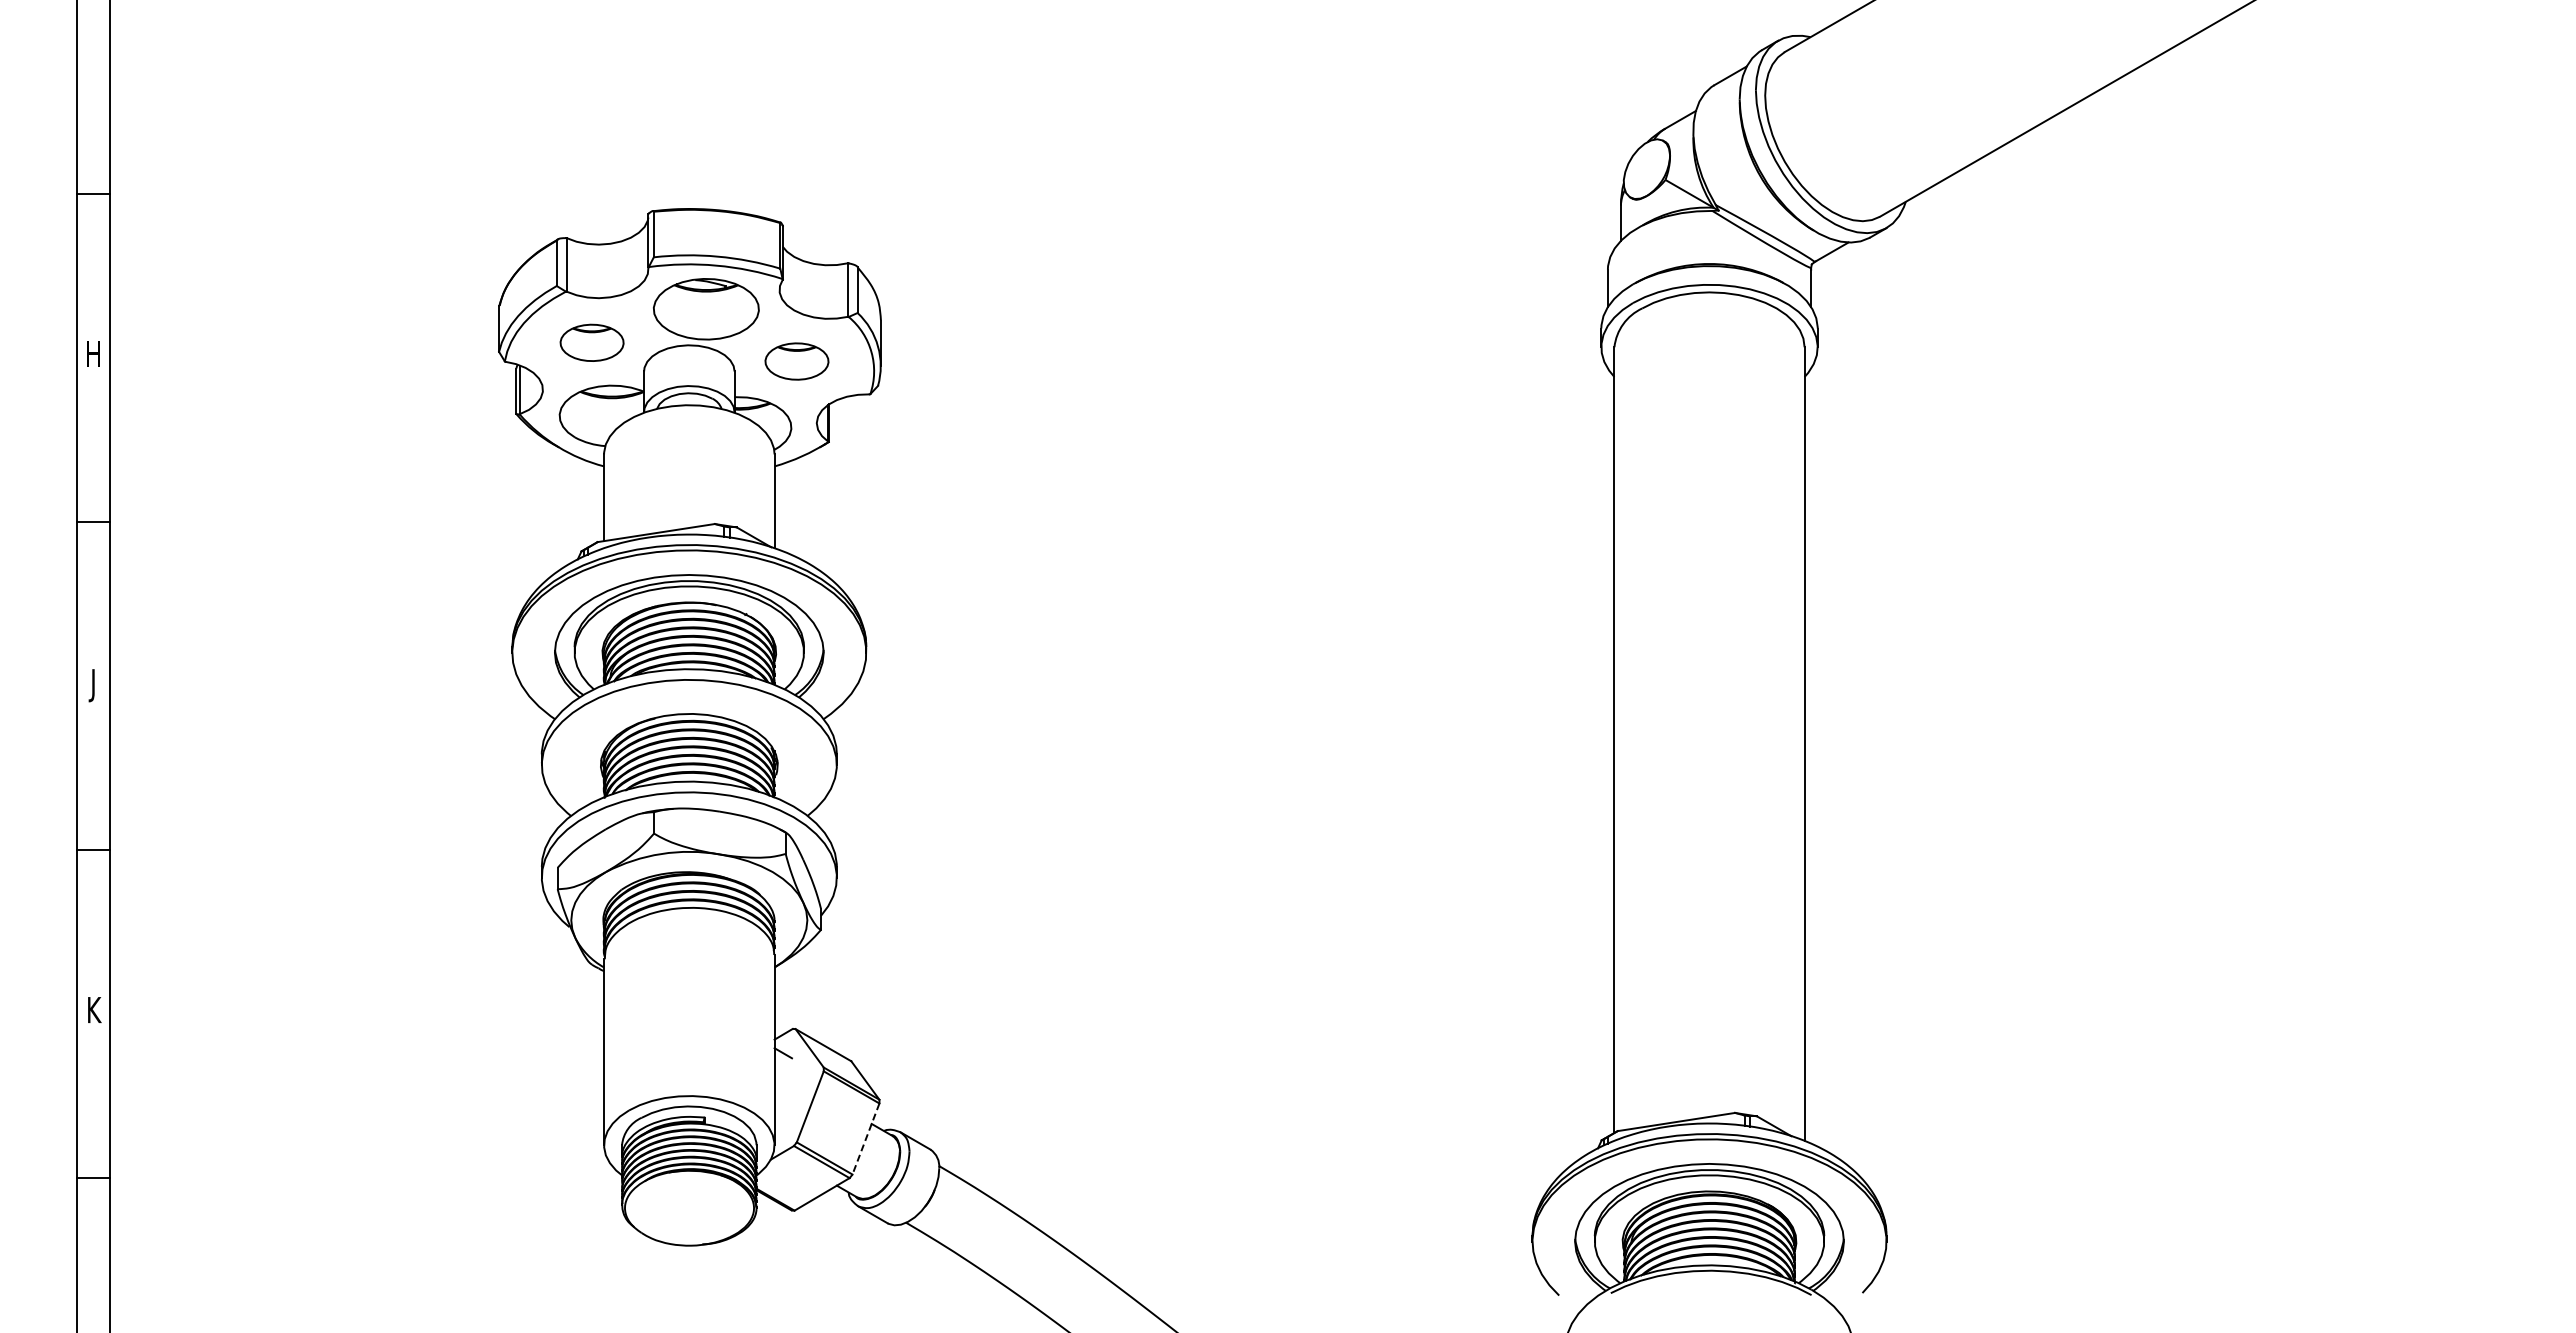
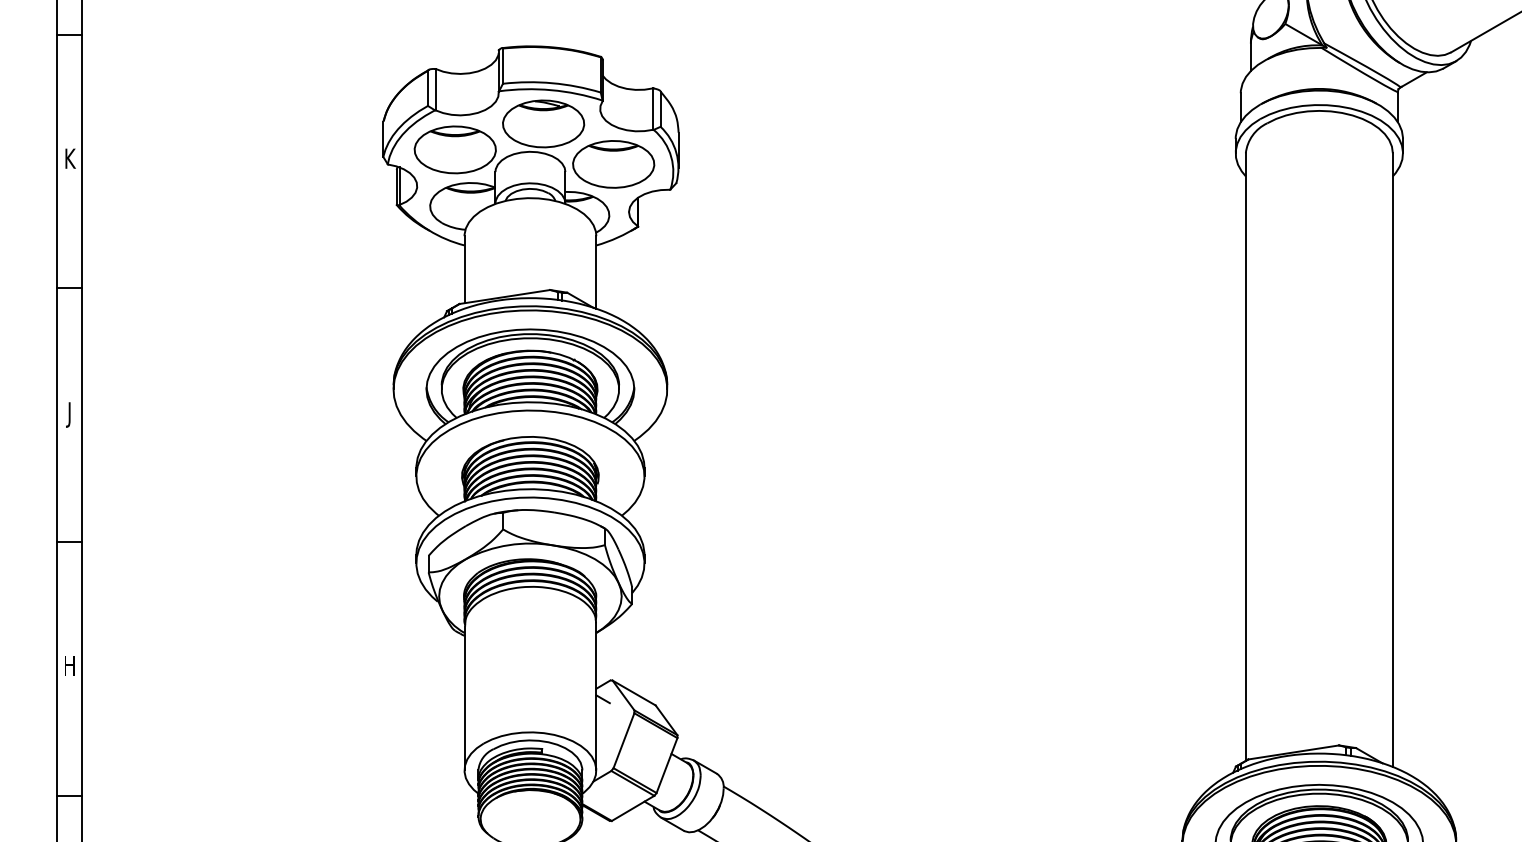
part: (591, 342) -> (454, 149), size x1.67
text: (94, 354) -> (70, 158), H -> K
part: (796, 361) -> (613, 164), size x1.67
text: (94, 1010) -> (70, 666), K -> H
line: (865, 1139) -> (666, 765), dashed -> solid

